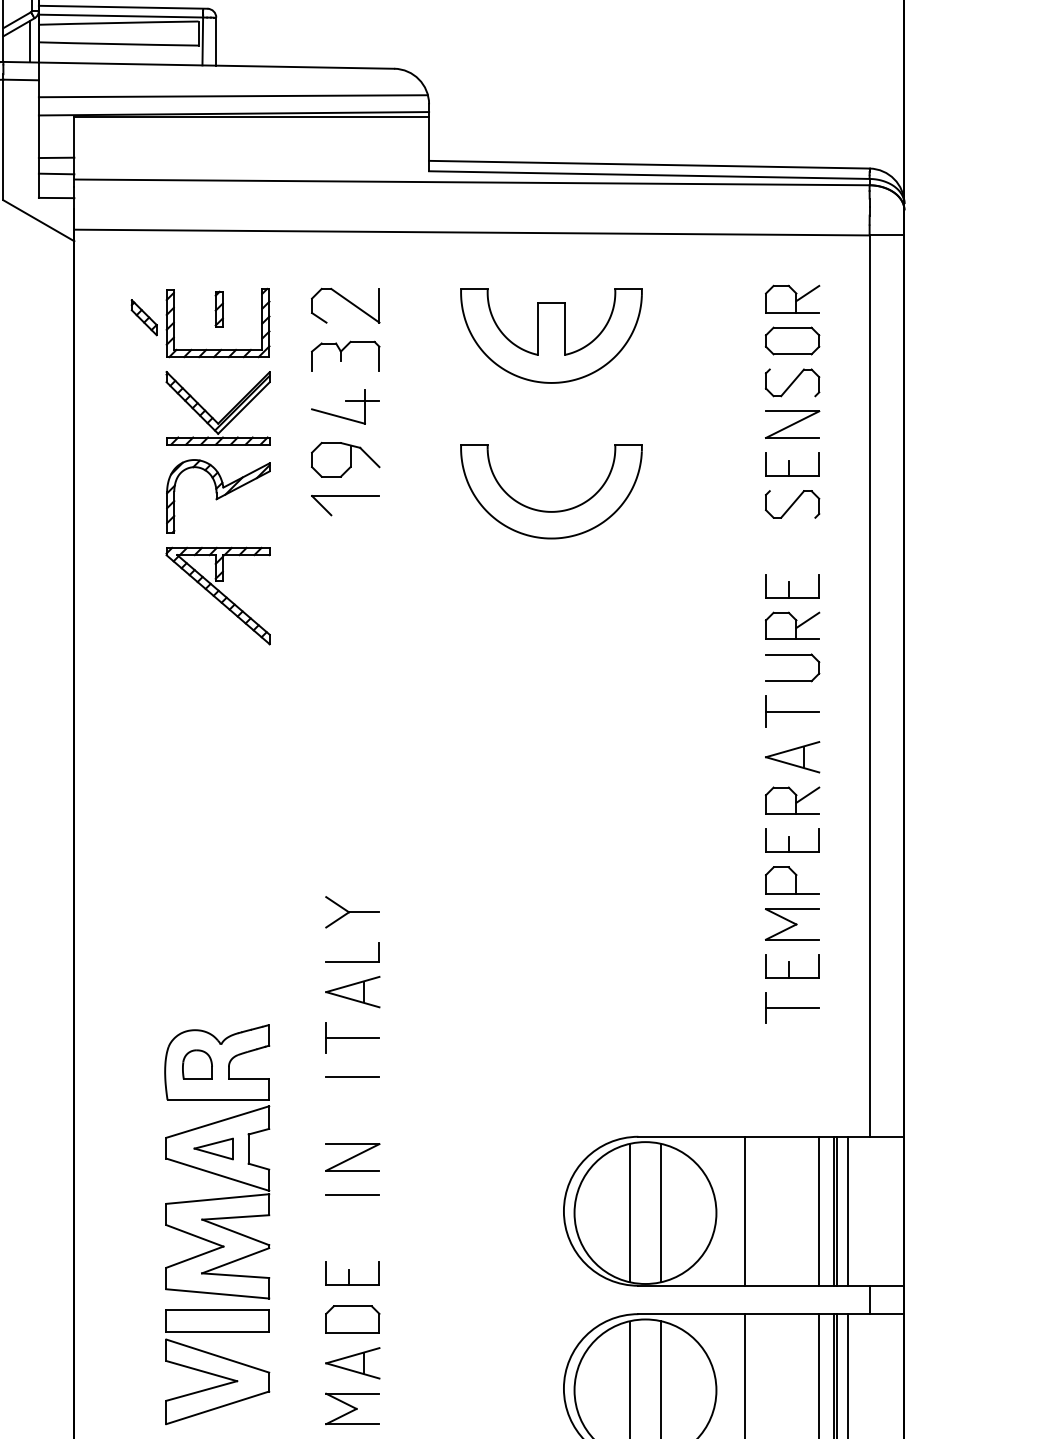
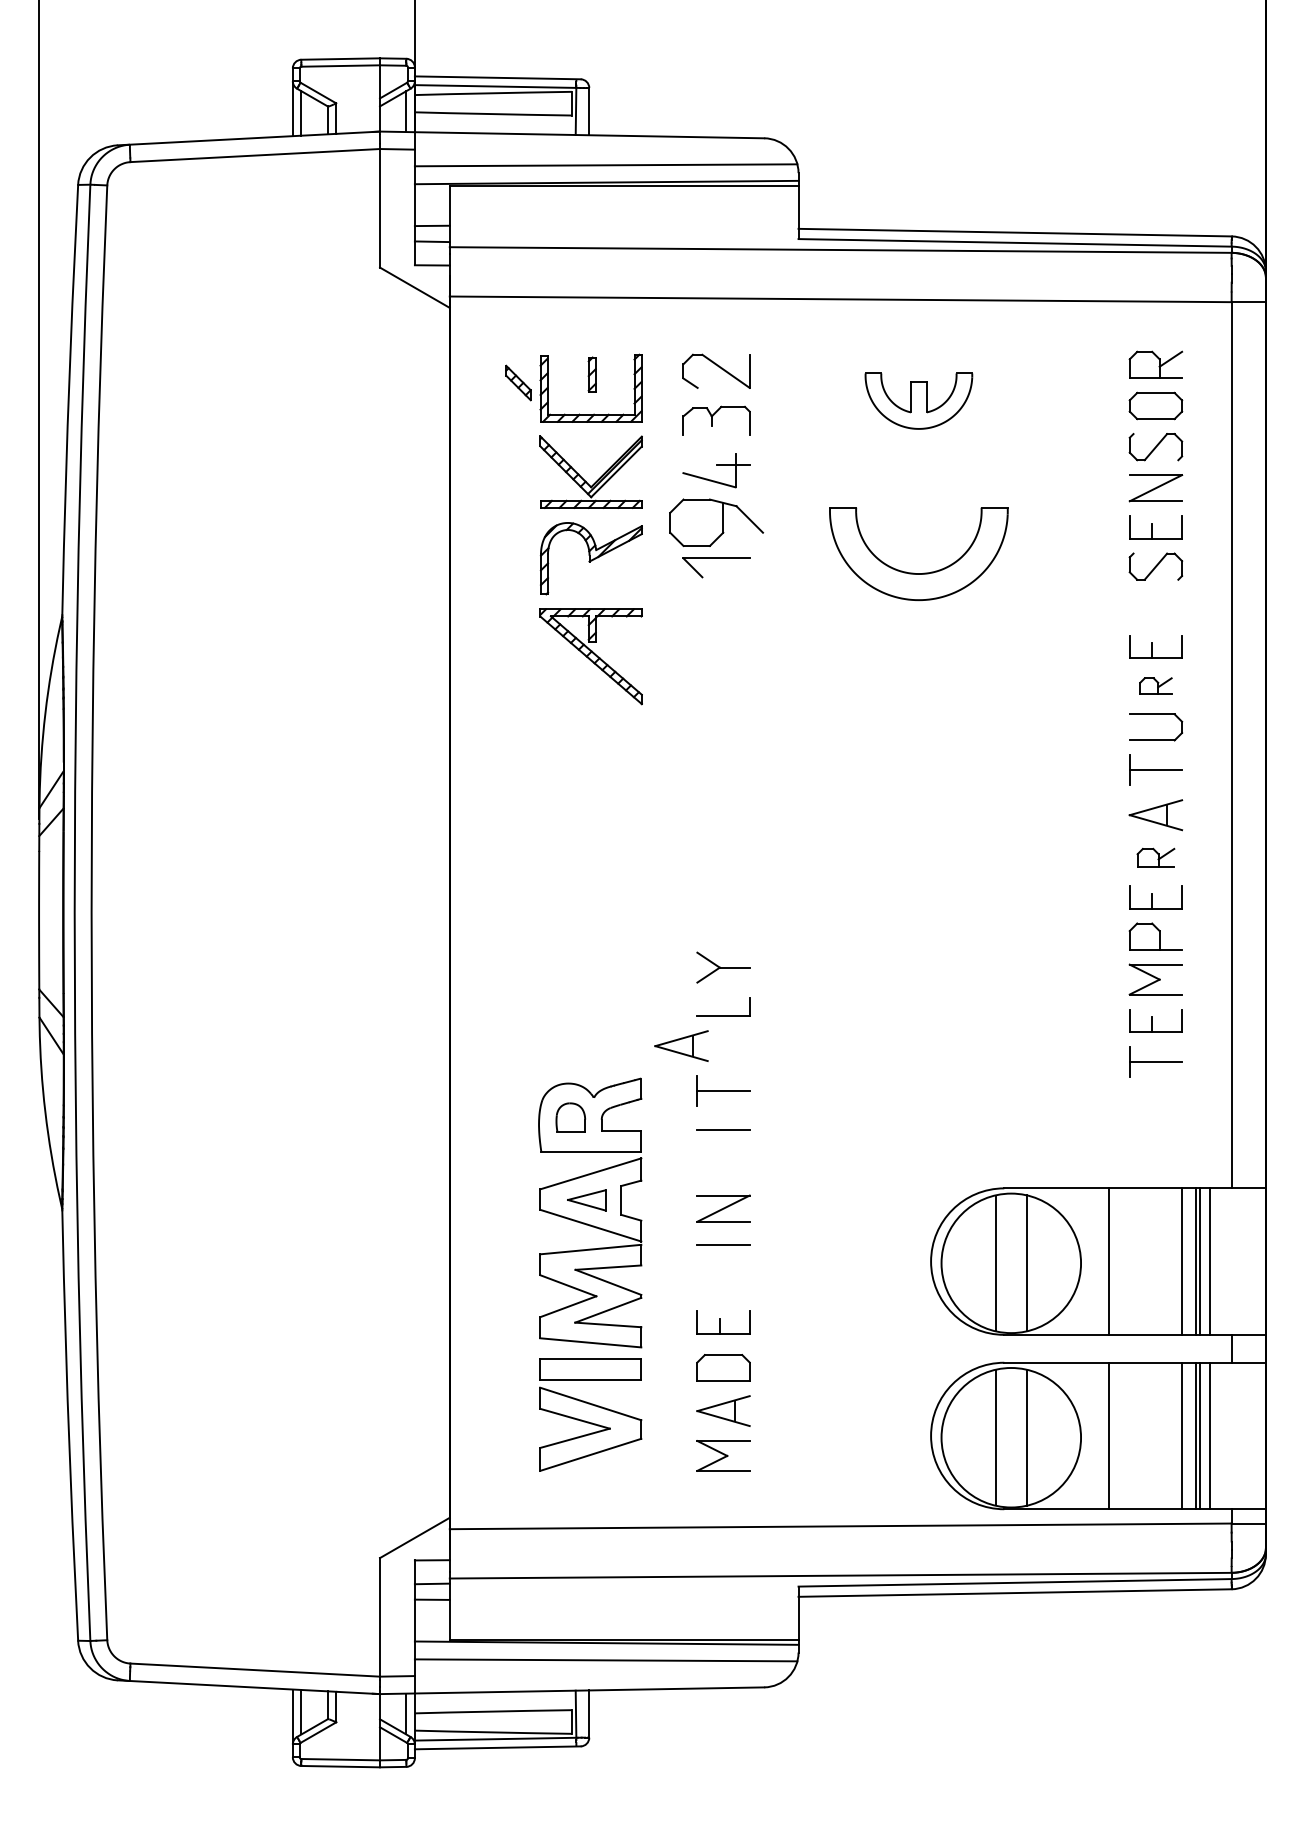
part: (551, 336) -> (918, 401), size x0.6
part: (345, 459) -> (716, 522), size x1.4
part: (792, 625) -> (1155, 685), size x0.6
part: (792, 800) -> (1155, 857), size x0.7
part: (352, 991) -> (681, 1045), moved

